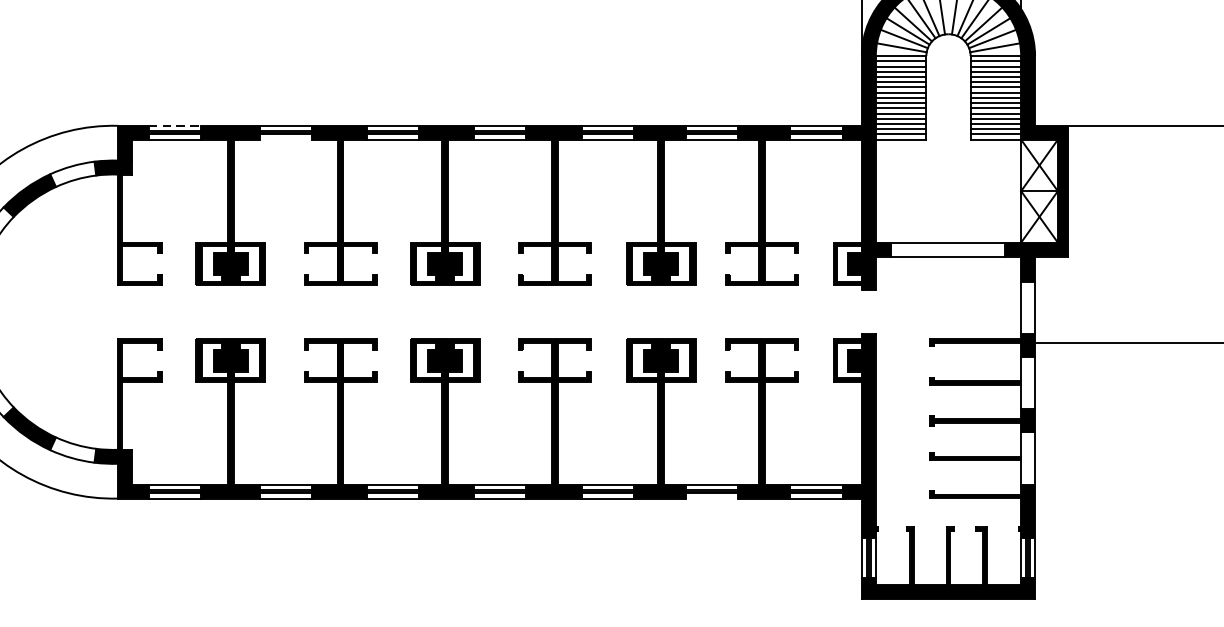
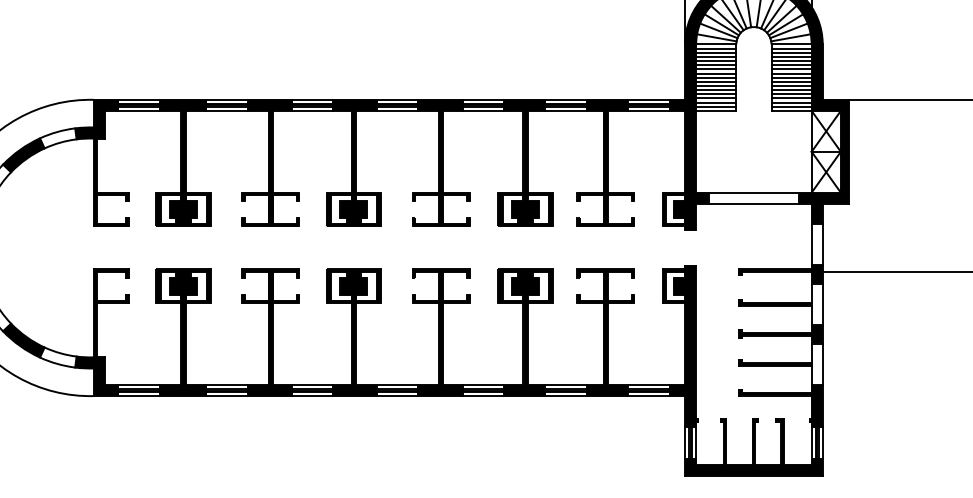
line: (175, 125) -> (139, 99), dashed -> solid
line: (286, 139) -> (227, 110), added
line: (711, 499) -> (565, 396), added

